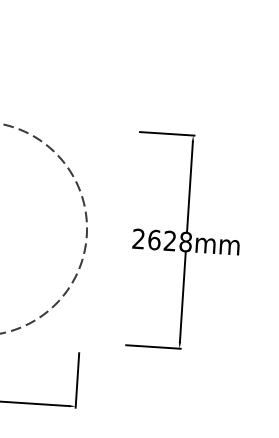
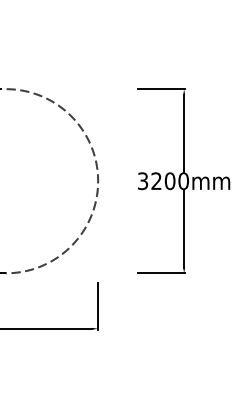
text: (162, 240) -> (163, 181), 2628mm -> 3200mm

